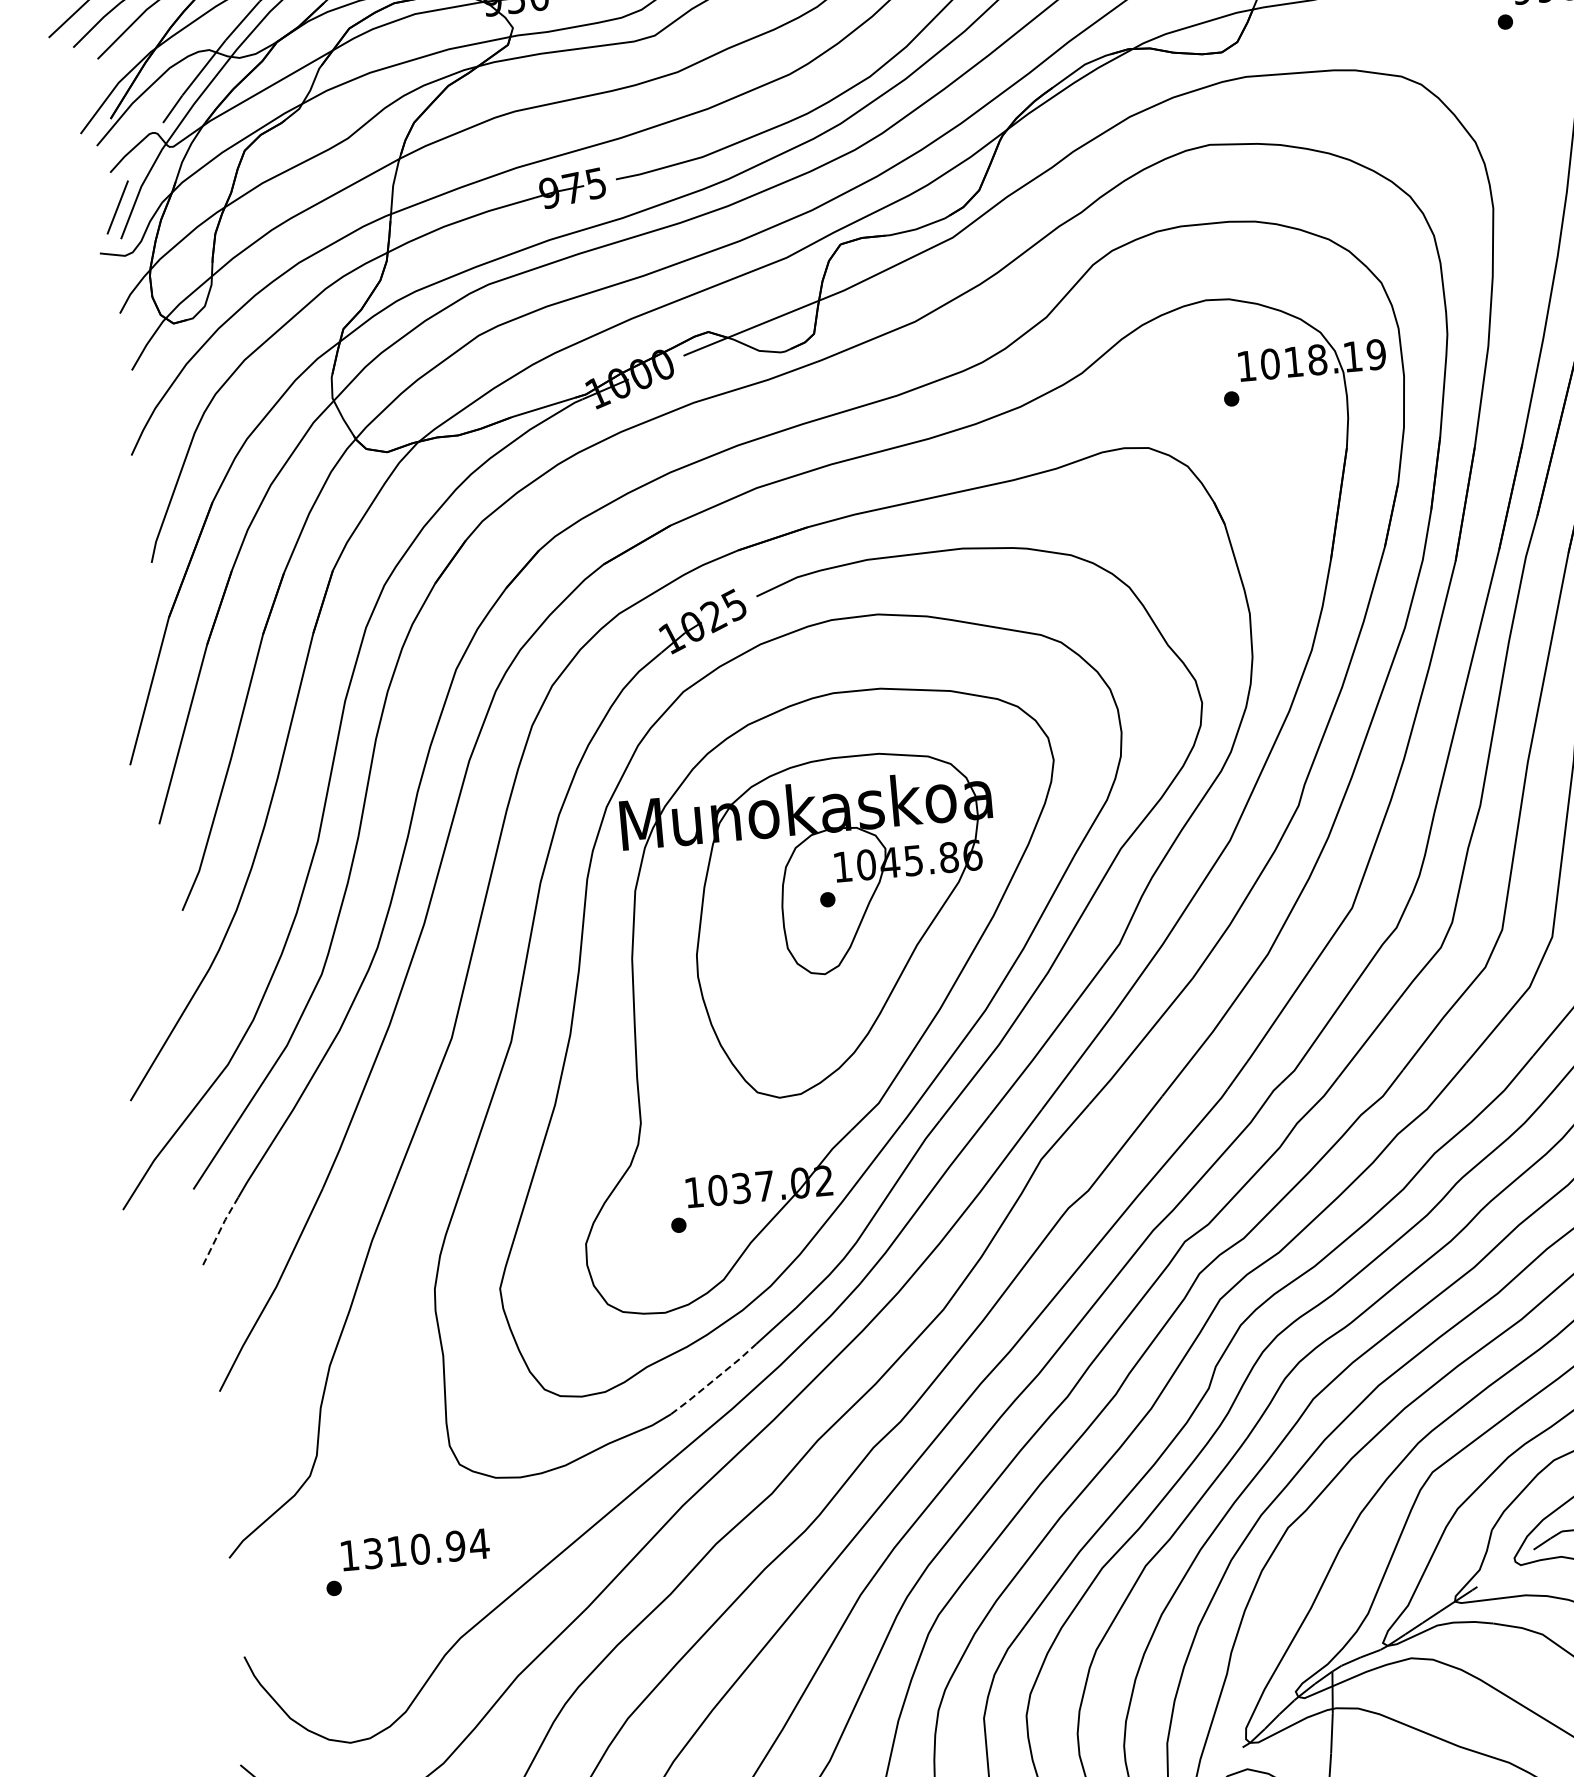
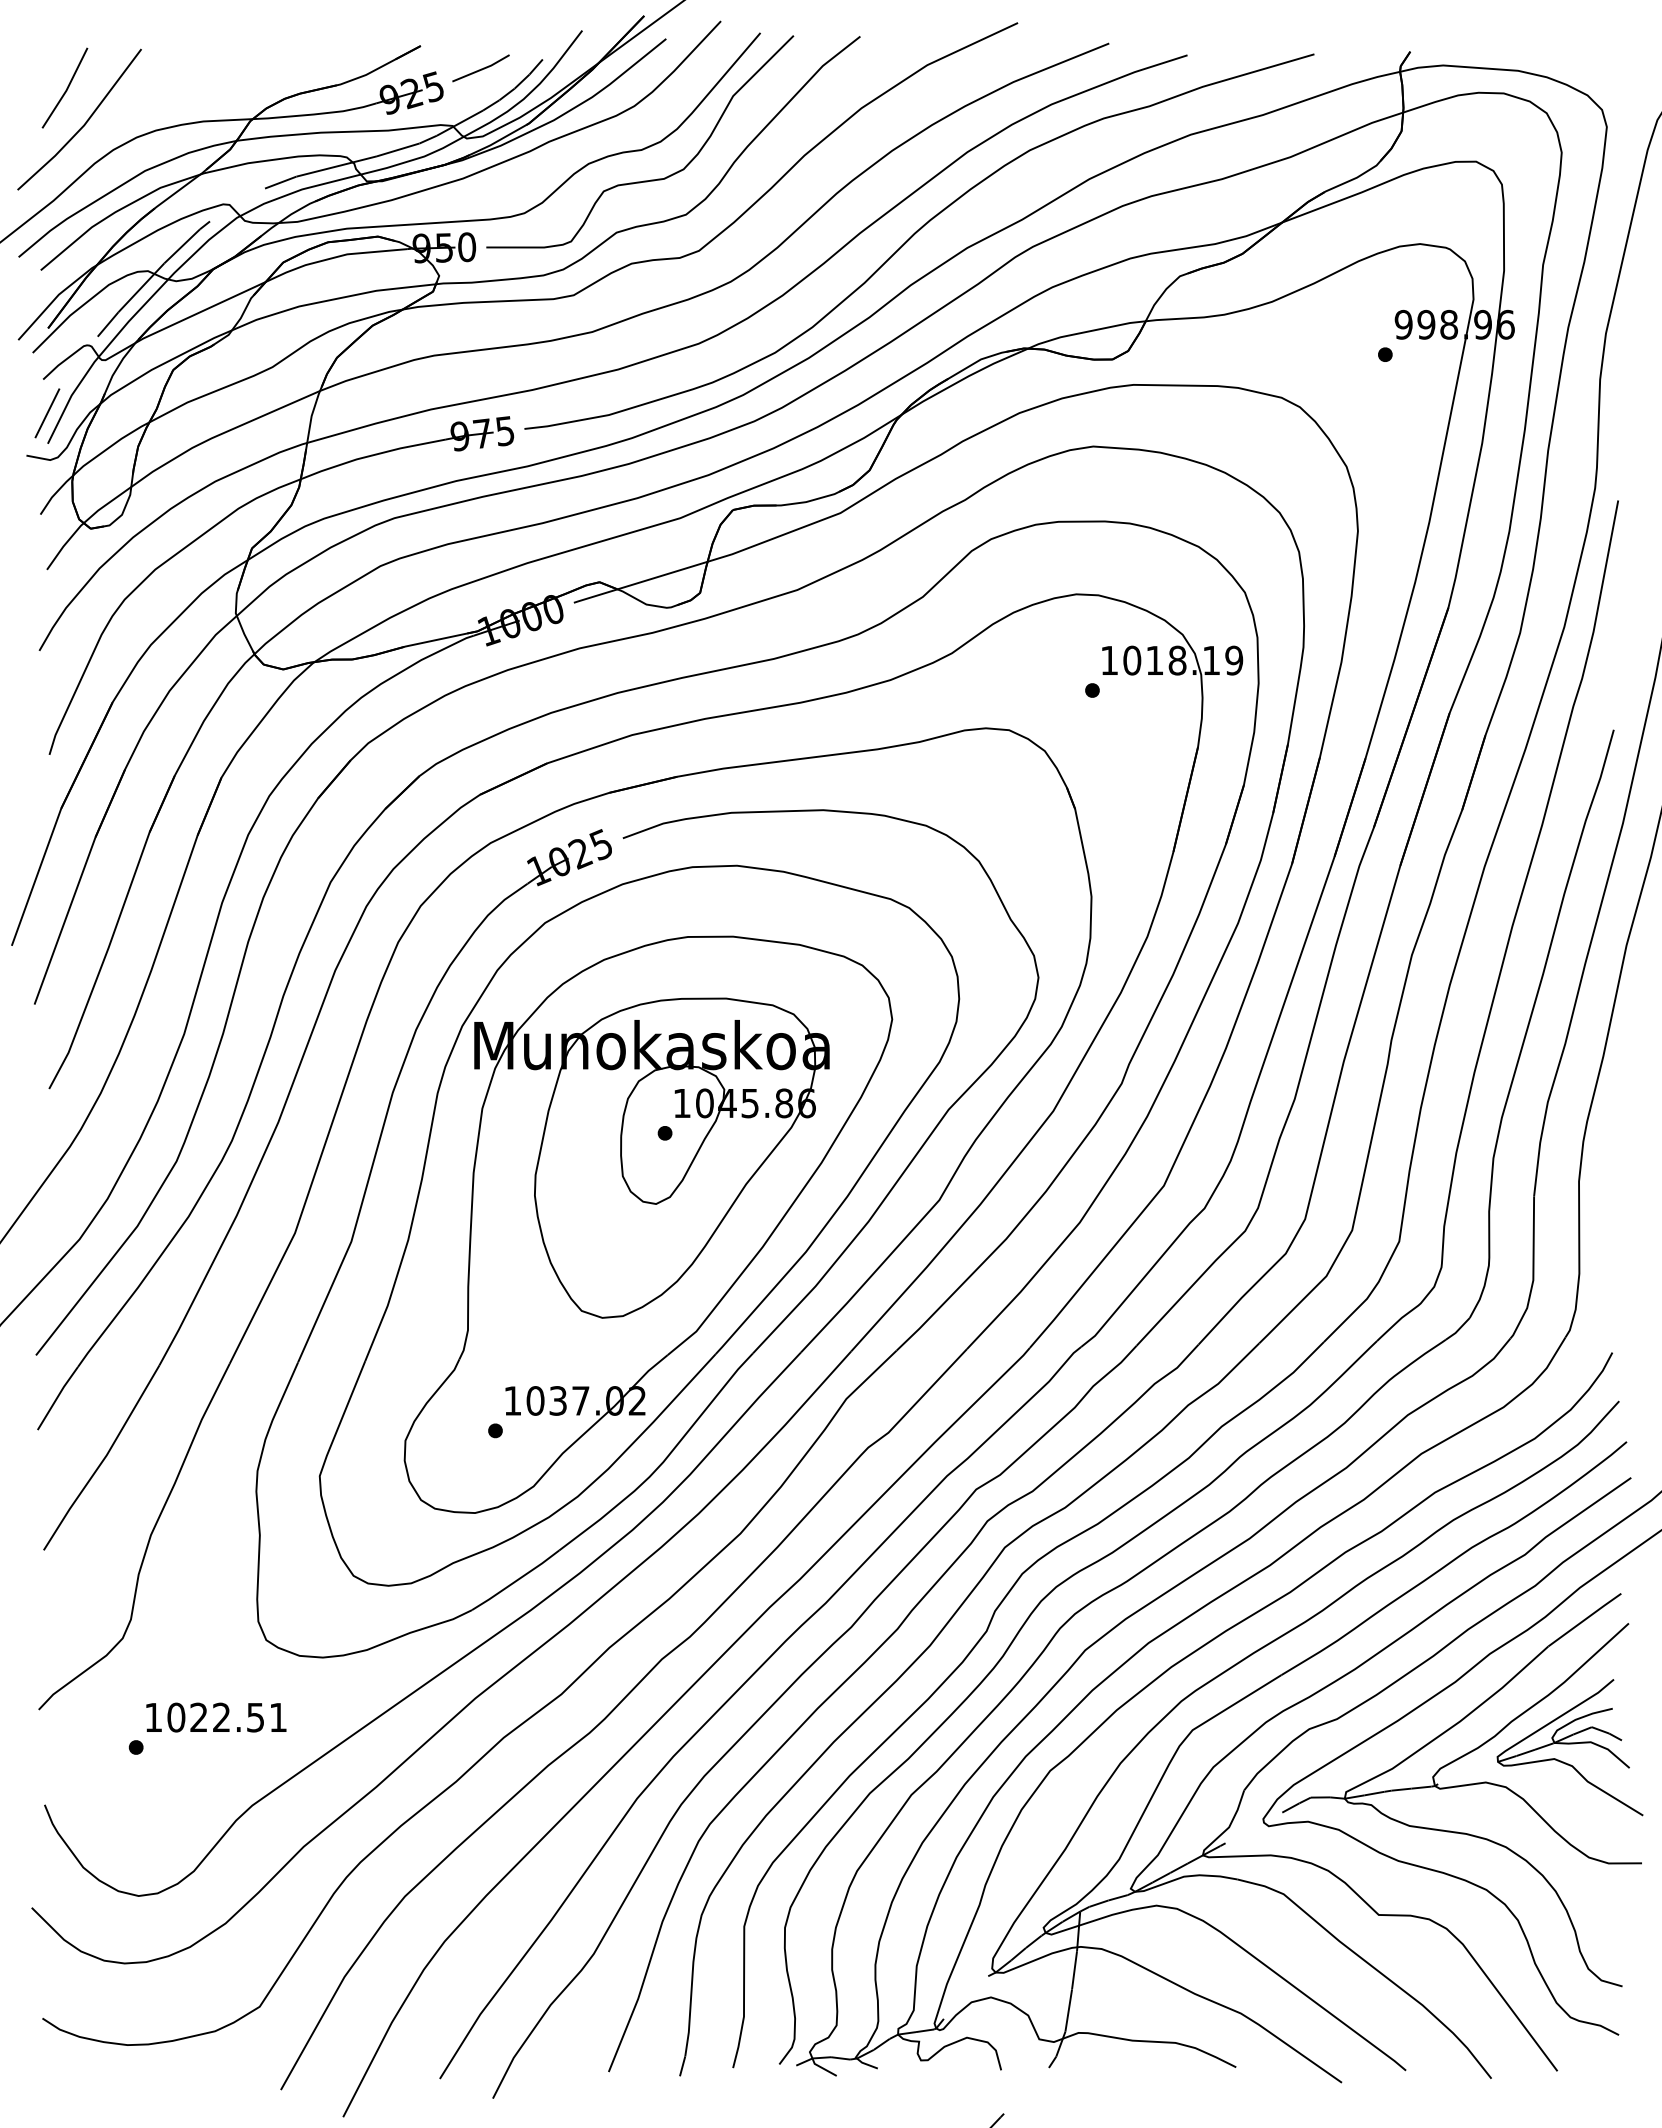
line: (219, 1231) -> (57, 1397), dashed -> solid
line: (714, 1380) -> (516, 1581), dashed -> solid
text: (426, 1548) -> (227, 1717), 1310.94 -> 1022.51

